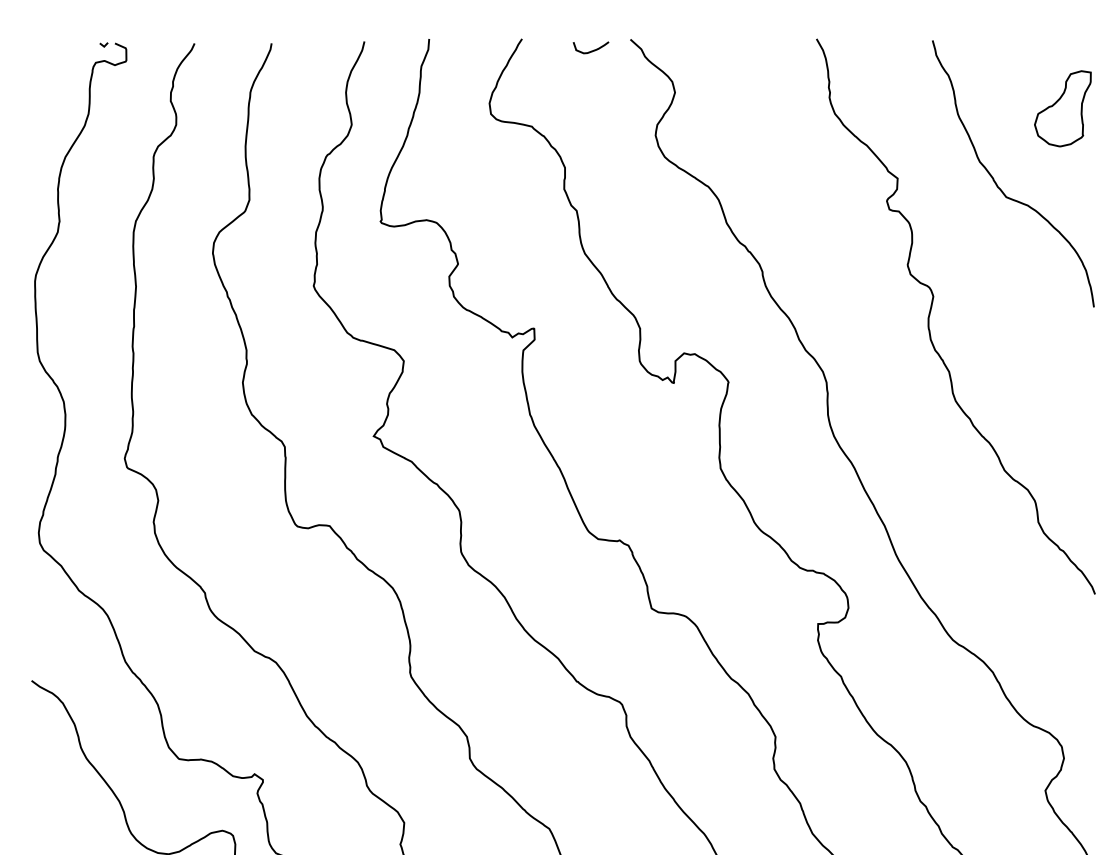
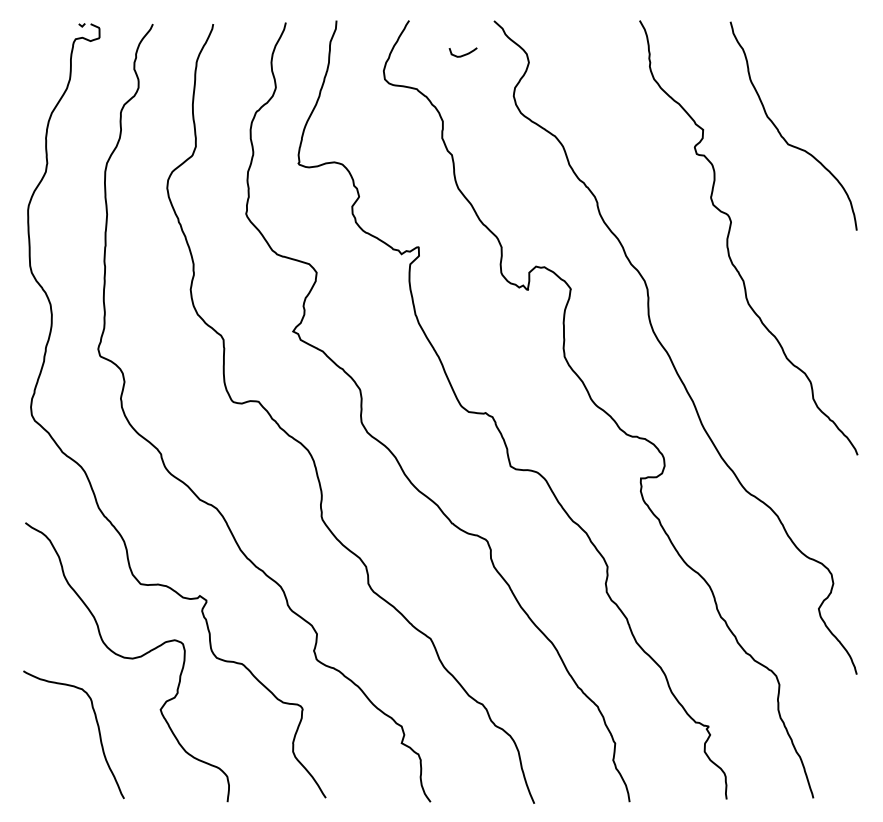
curve: (590, 50) -> (462, 54), moved
part: (1062, 107) -> (832, 74), removed

